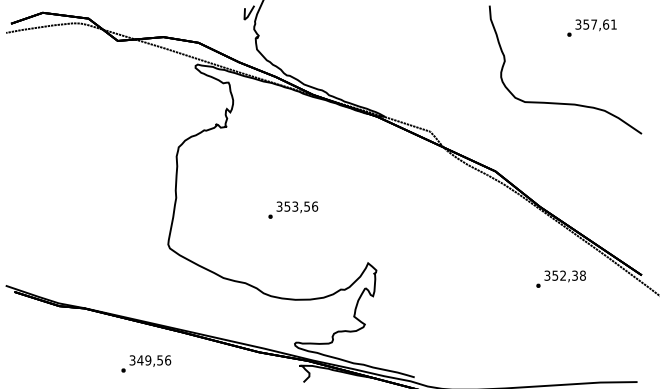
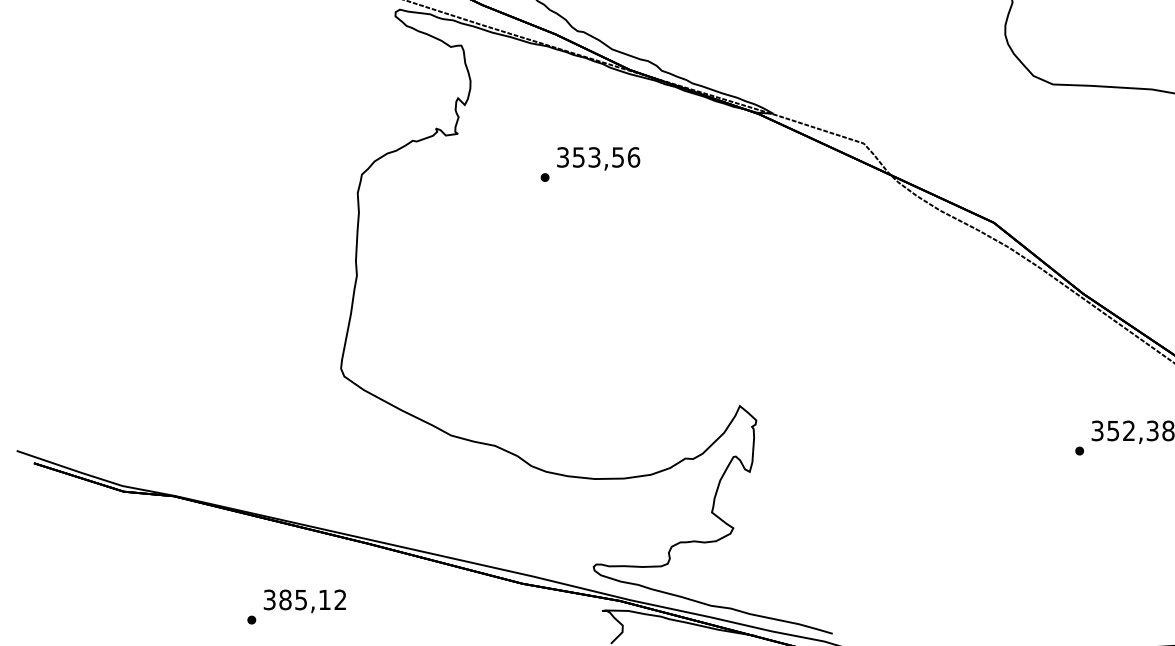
text: (293, 209) -> (590, 163), moved
text: (154, 360) -> (313, 600), 349,56 -> 385,12

